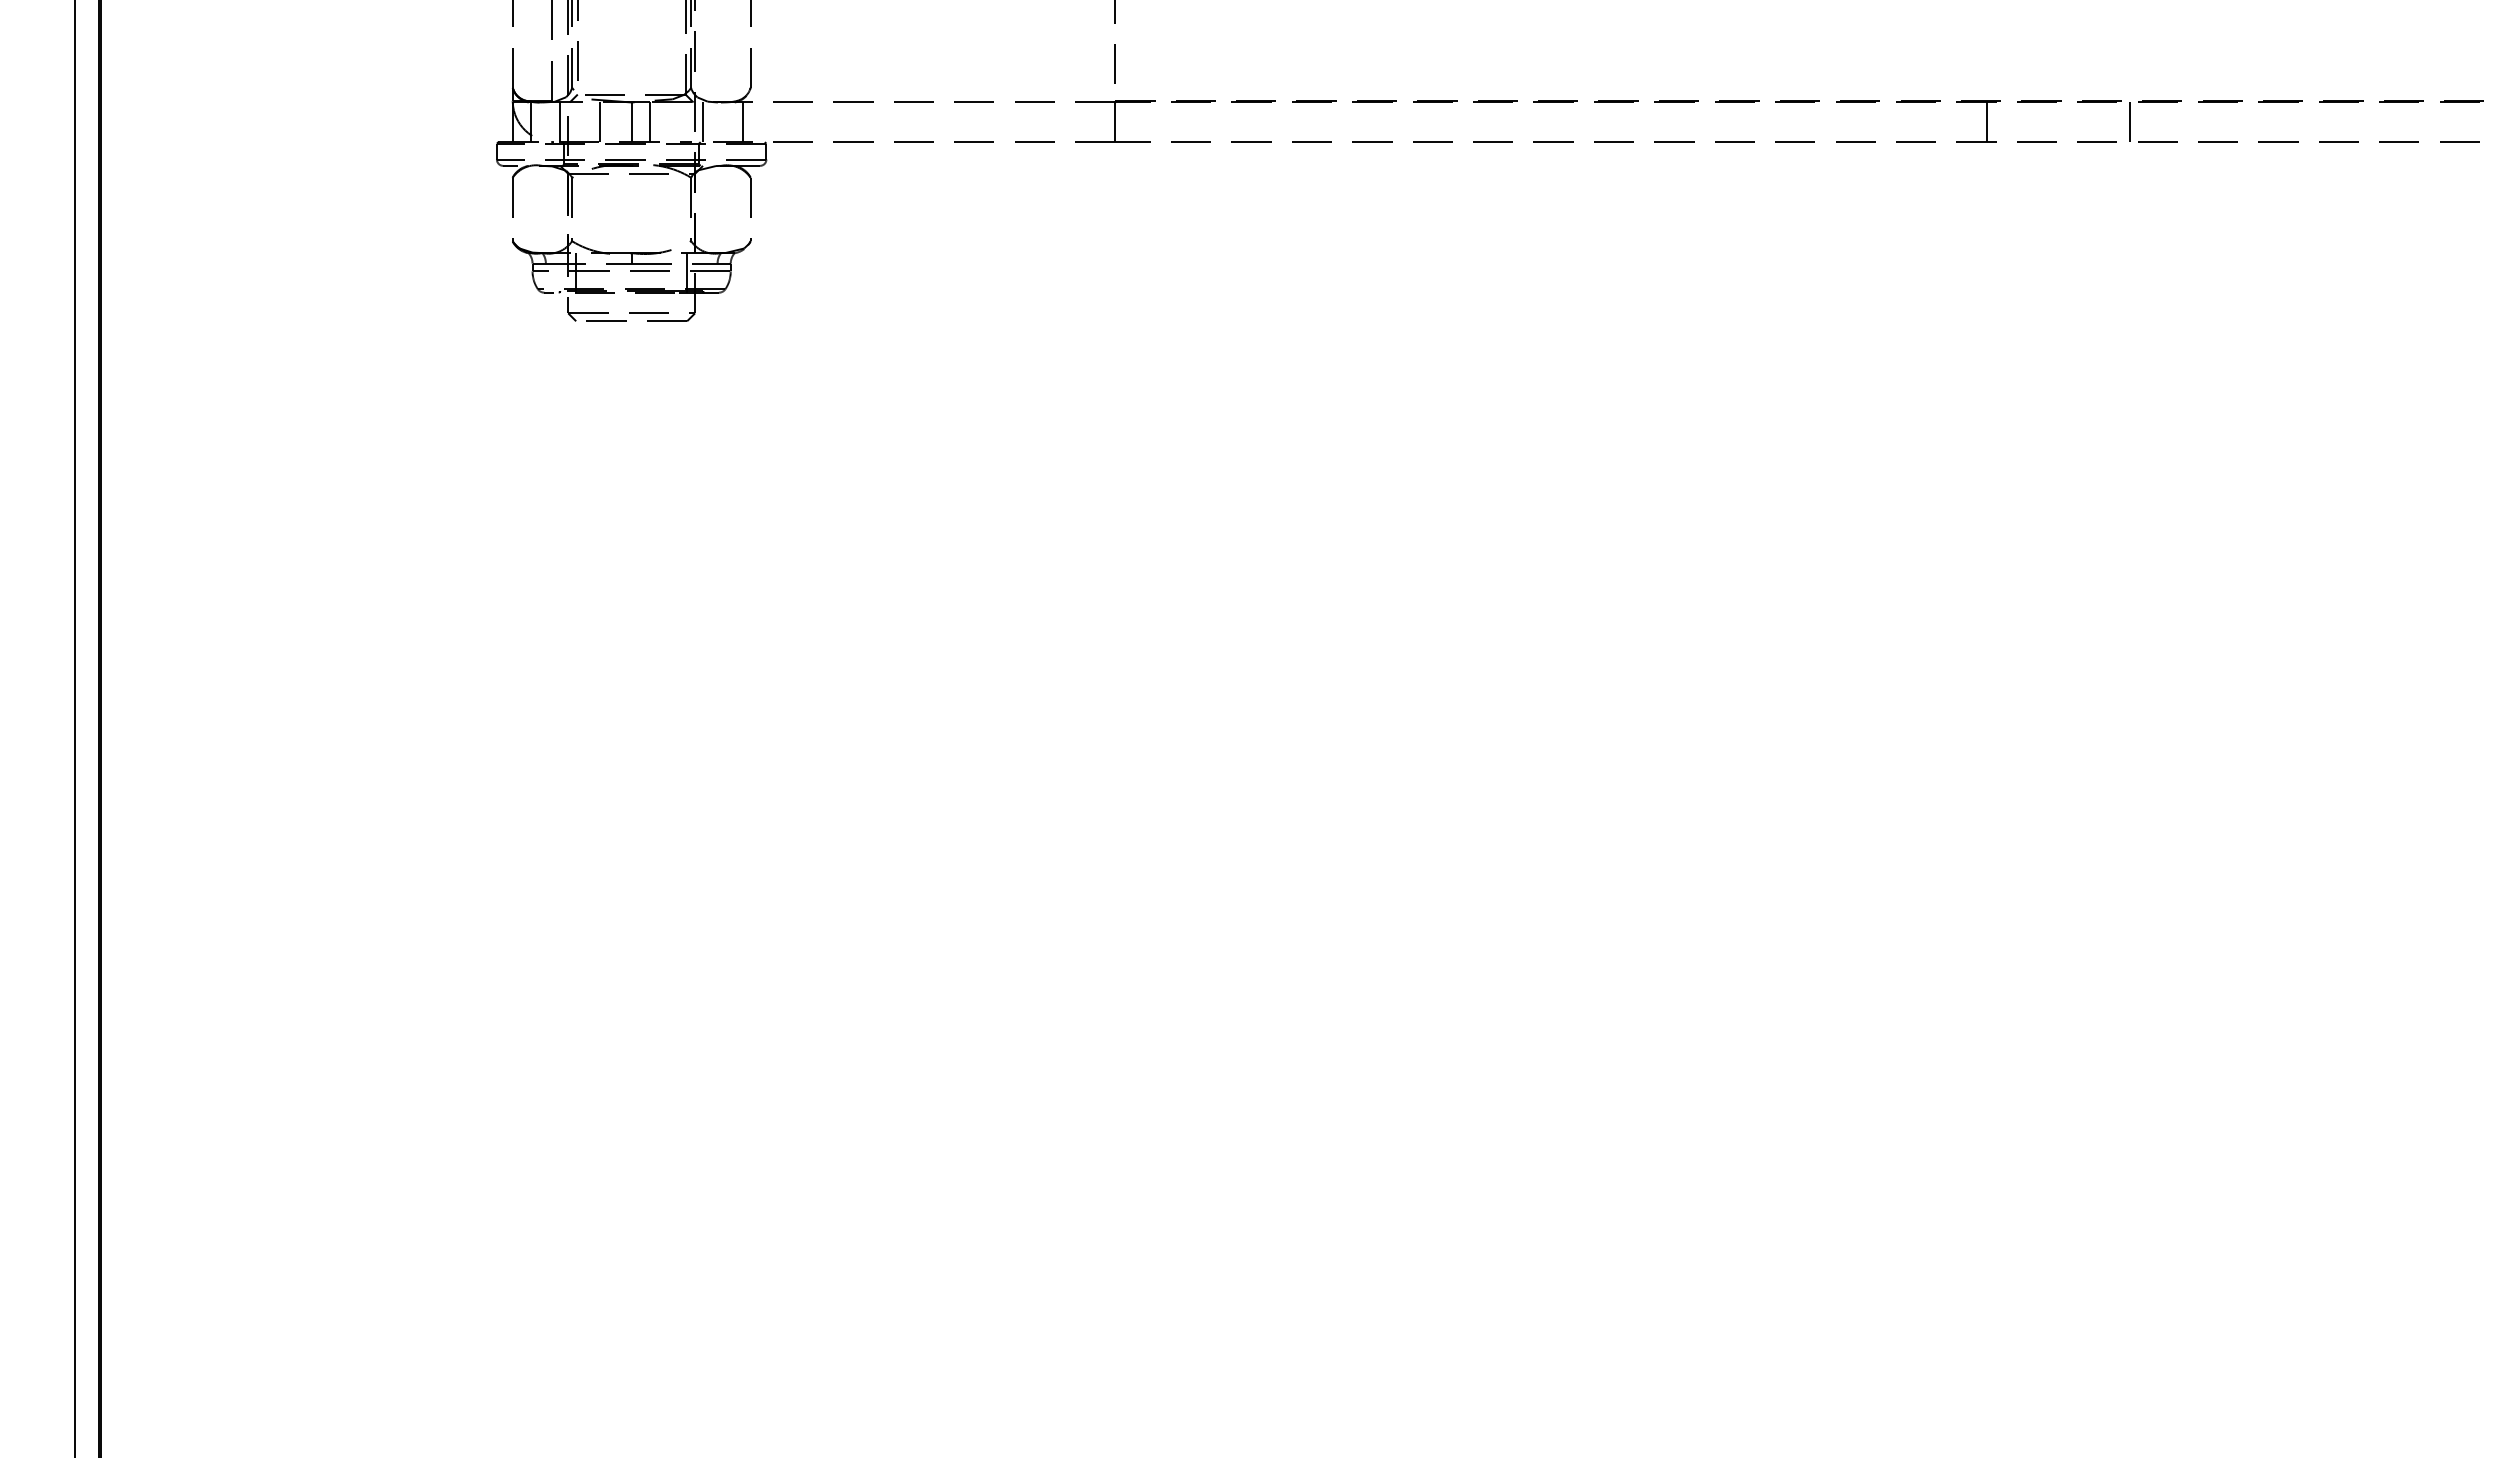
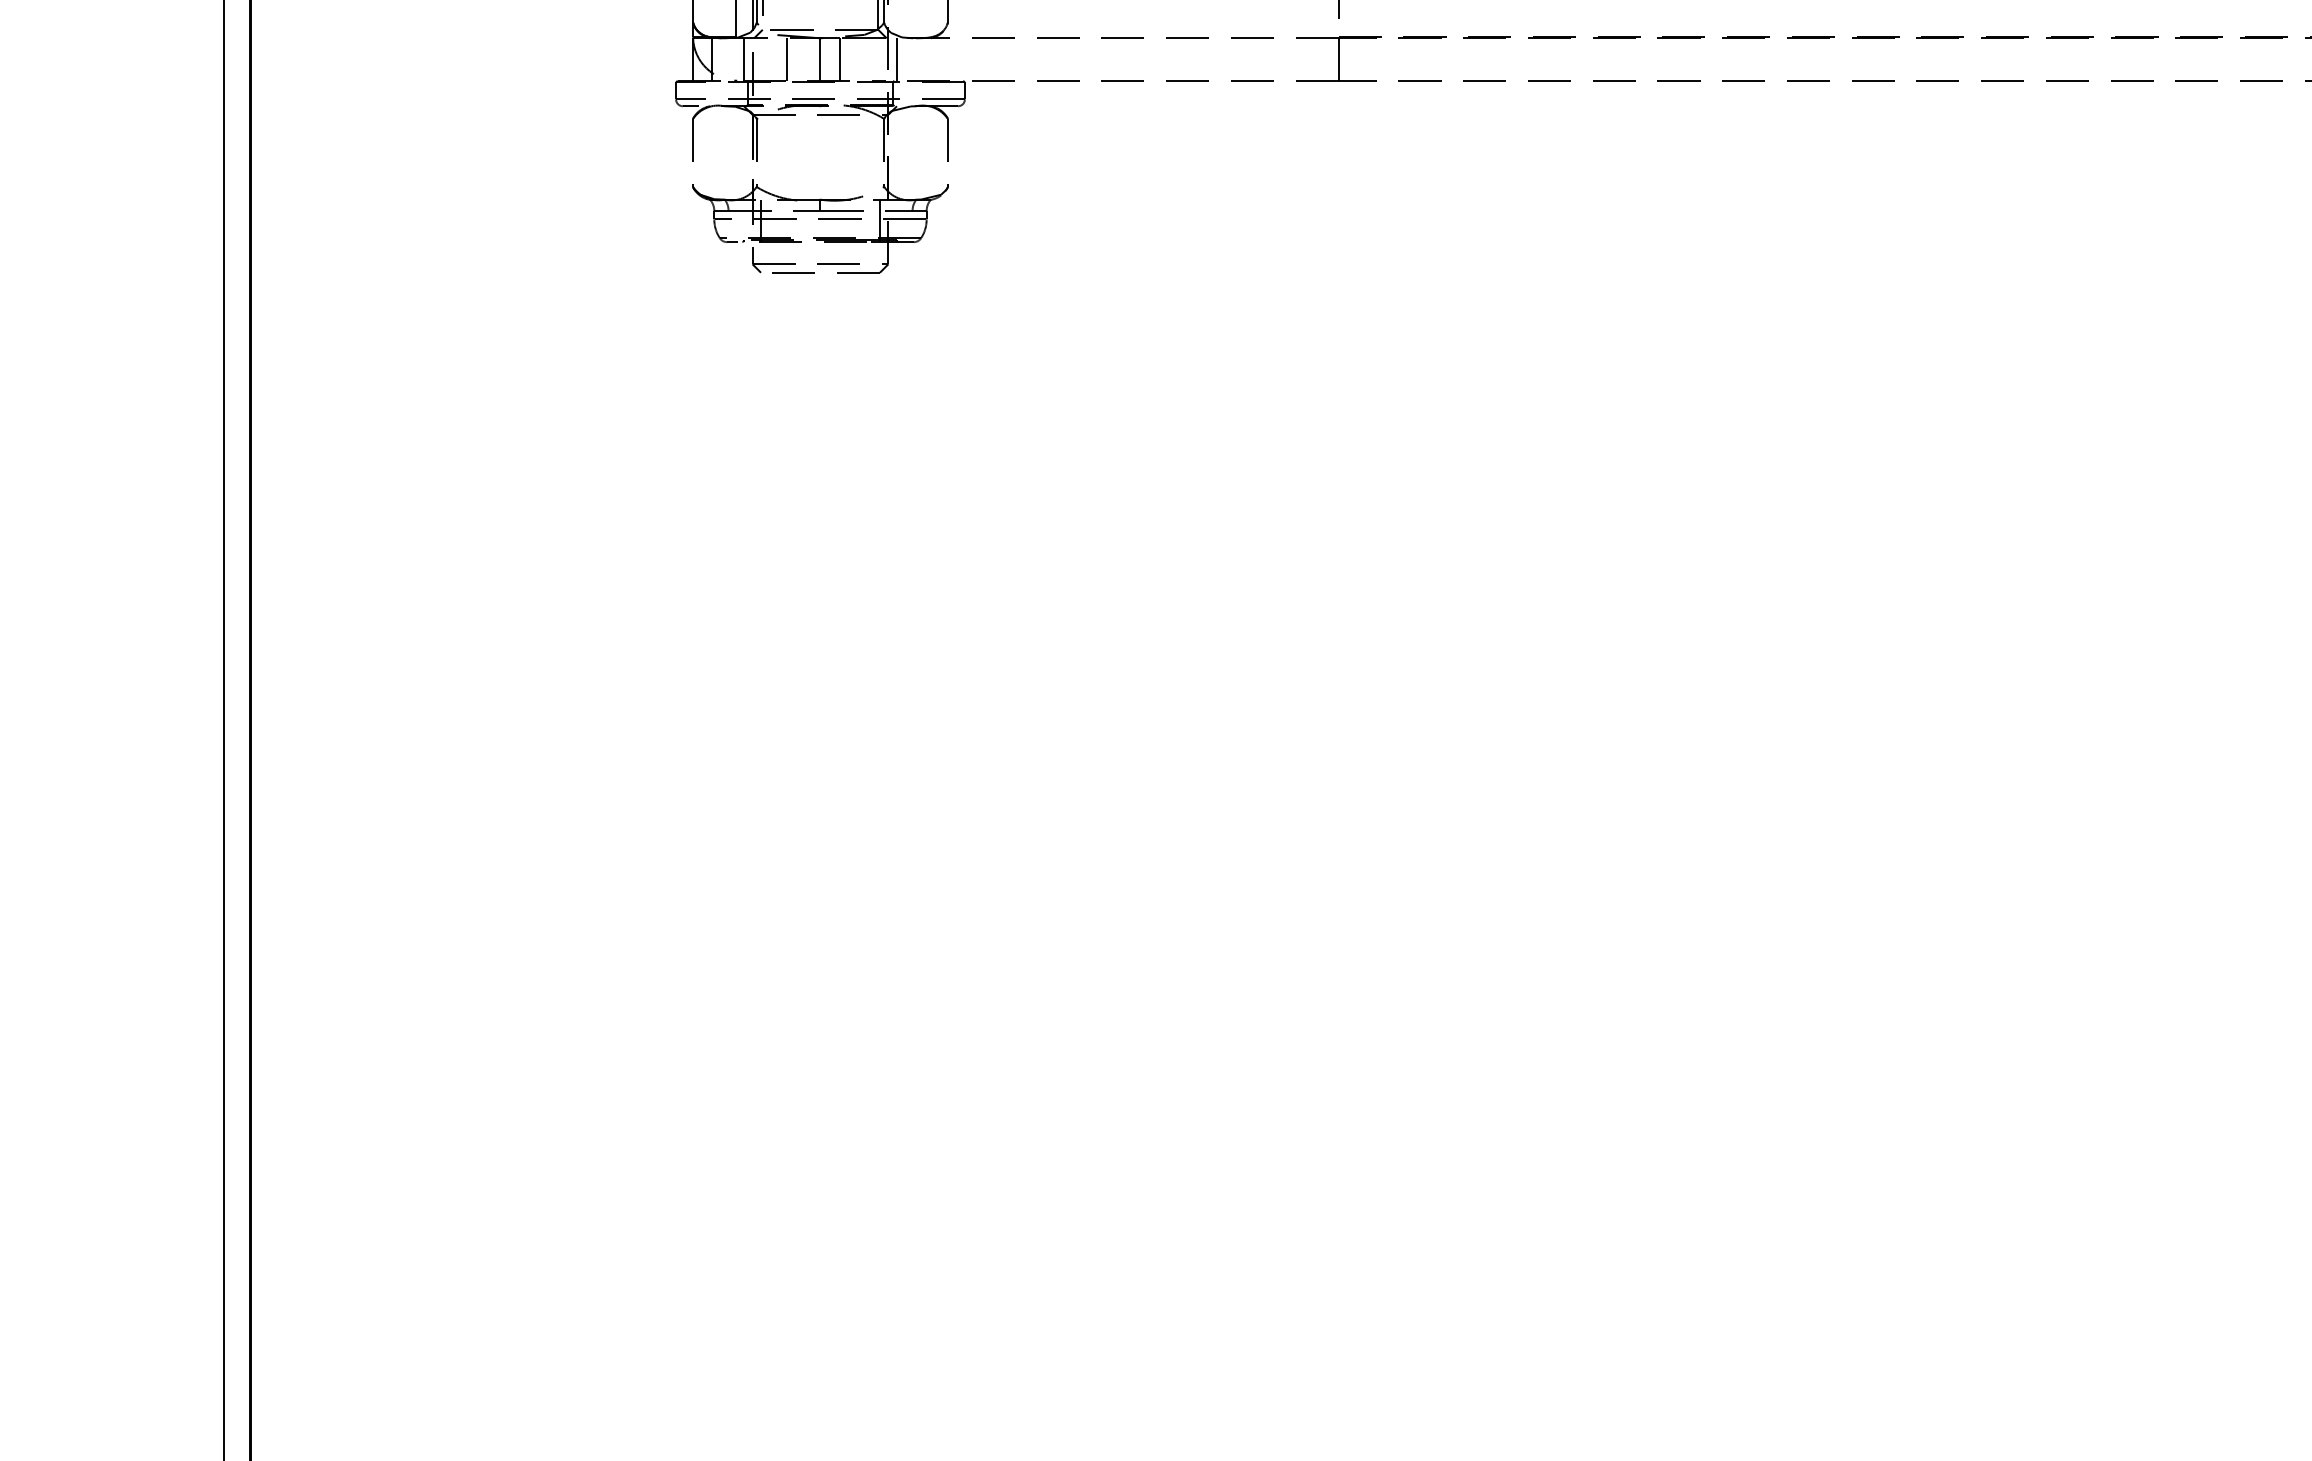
line: (742, 122) -> (939, 59), removed
line: (1987, 122) -> (2273, 59), removed

